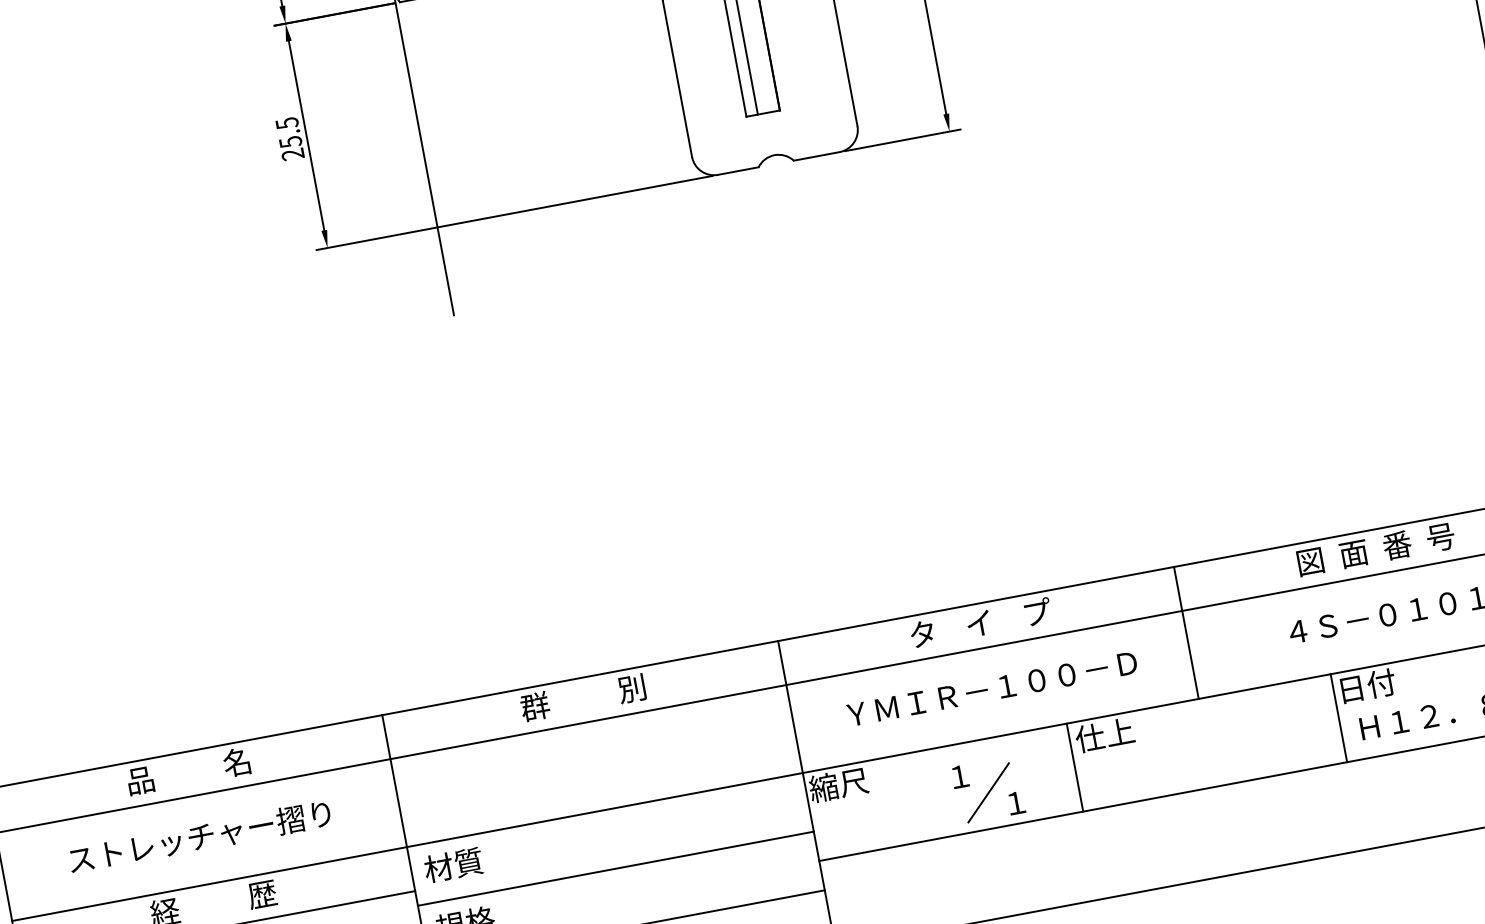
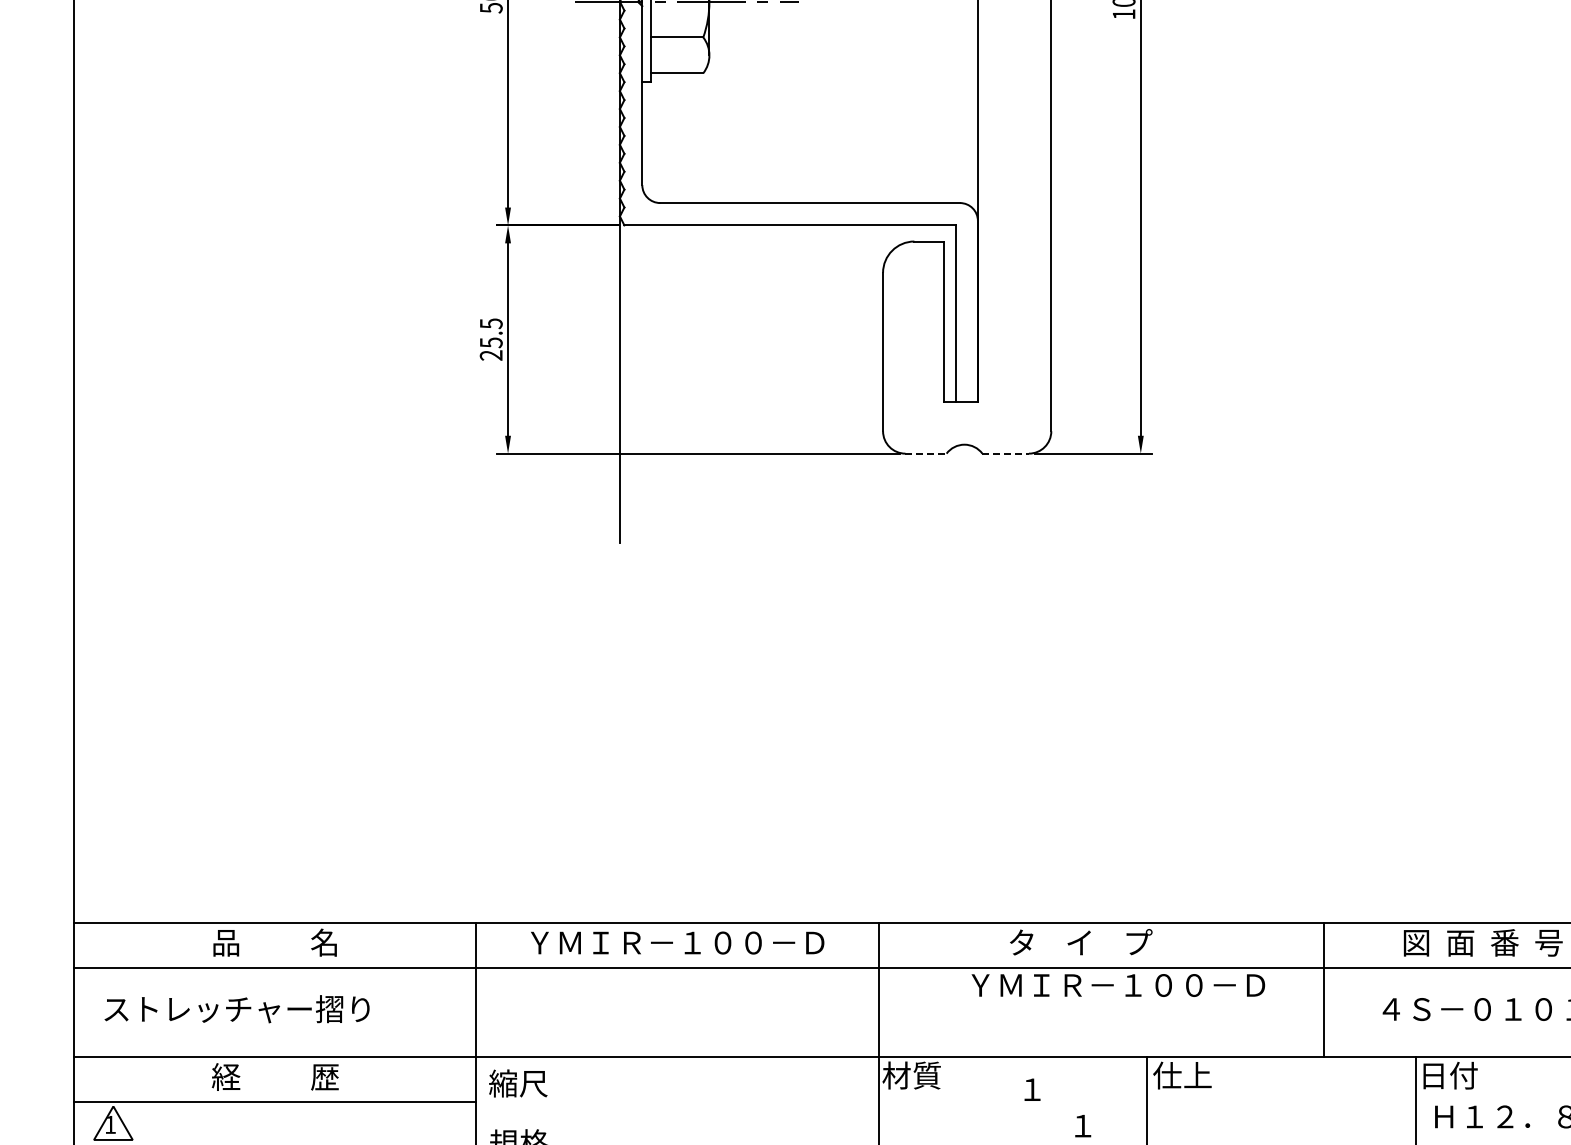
line: (817, 156) -> (1006, 453), solid -> dashed
line: (738, 170) -> (926, 453), solid -> dashed
line: (1186, 632) -> (1324, 989), moved
text: (992, 689) -> (1118, 985), moved
text: (584, 697) -> (677, 942), 群          別 -> ＹＭＩＲ－１００－Ｄ
text: (838, 784) -> (911, 1075), 縮尺 -> 材質
line: (988, 792) -> (1057, 1110), removed
text: (199, 837) -> (236, 1009), moved
text: (453, 865) -> (518, 1083), 材質 -> 縮尺
line: (615, 868) -> (676, 1116), removed

